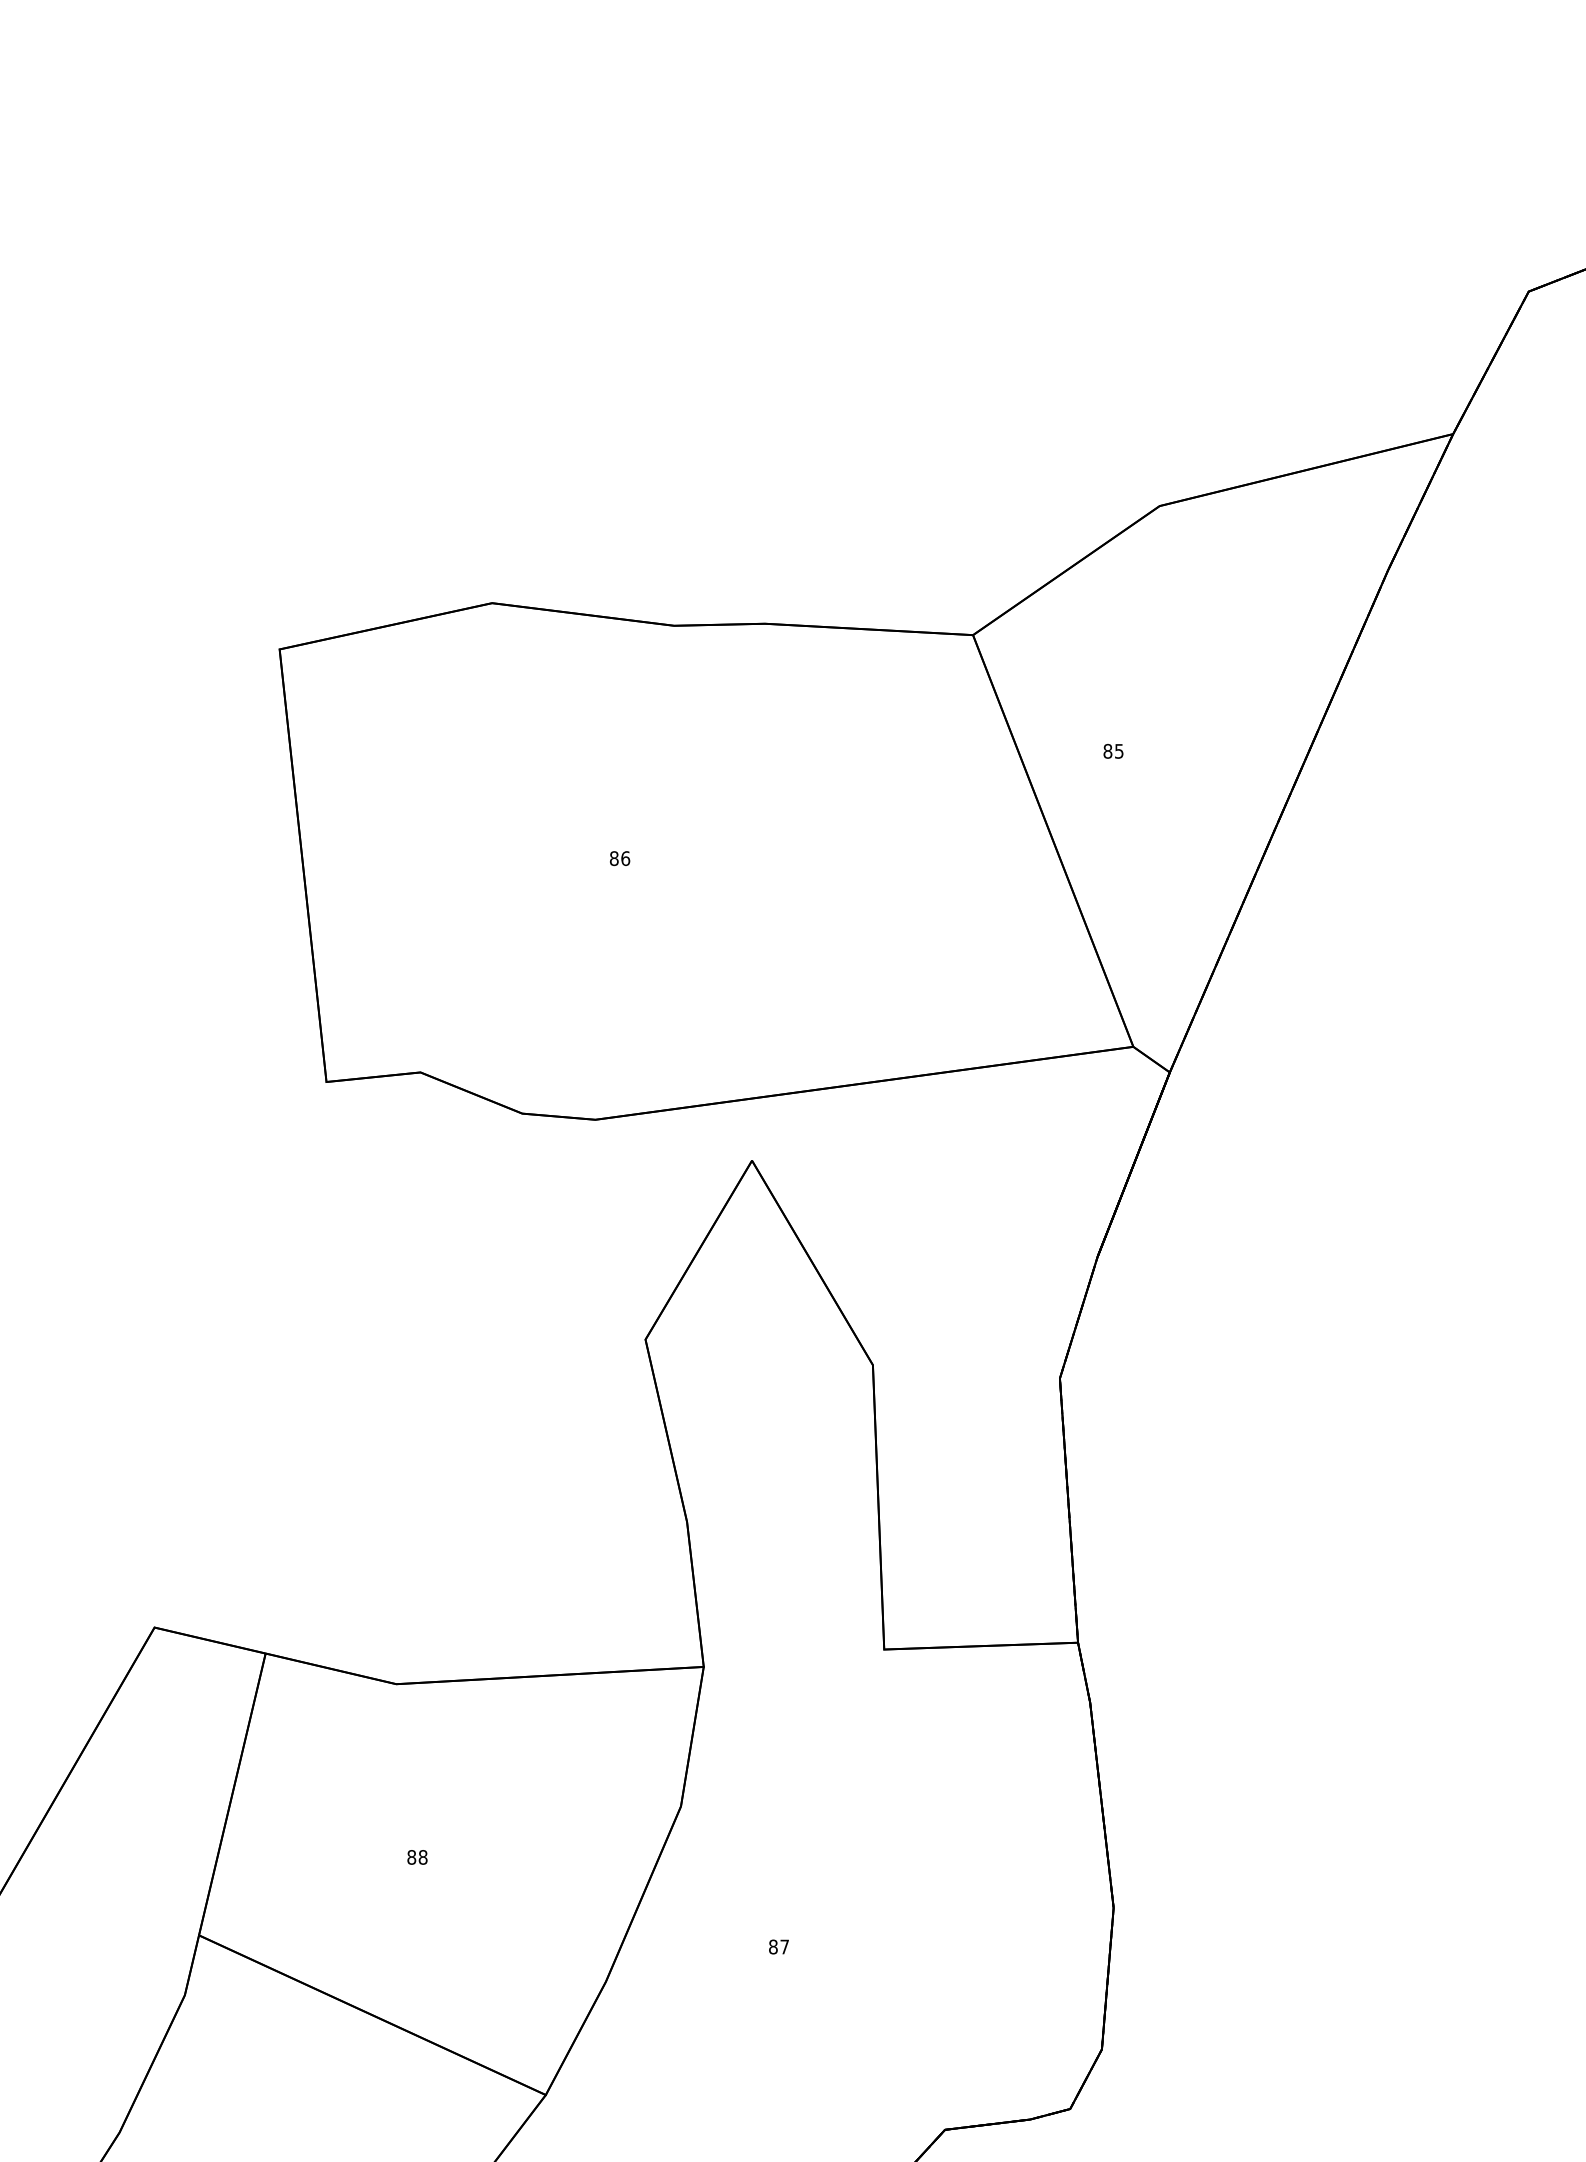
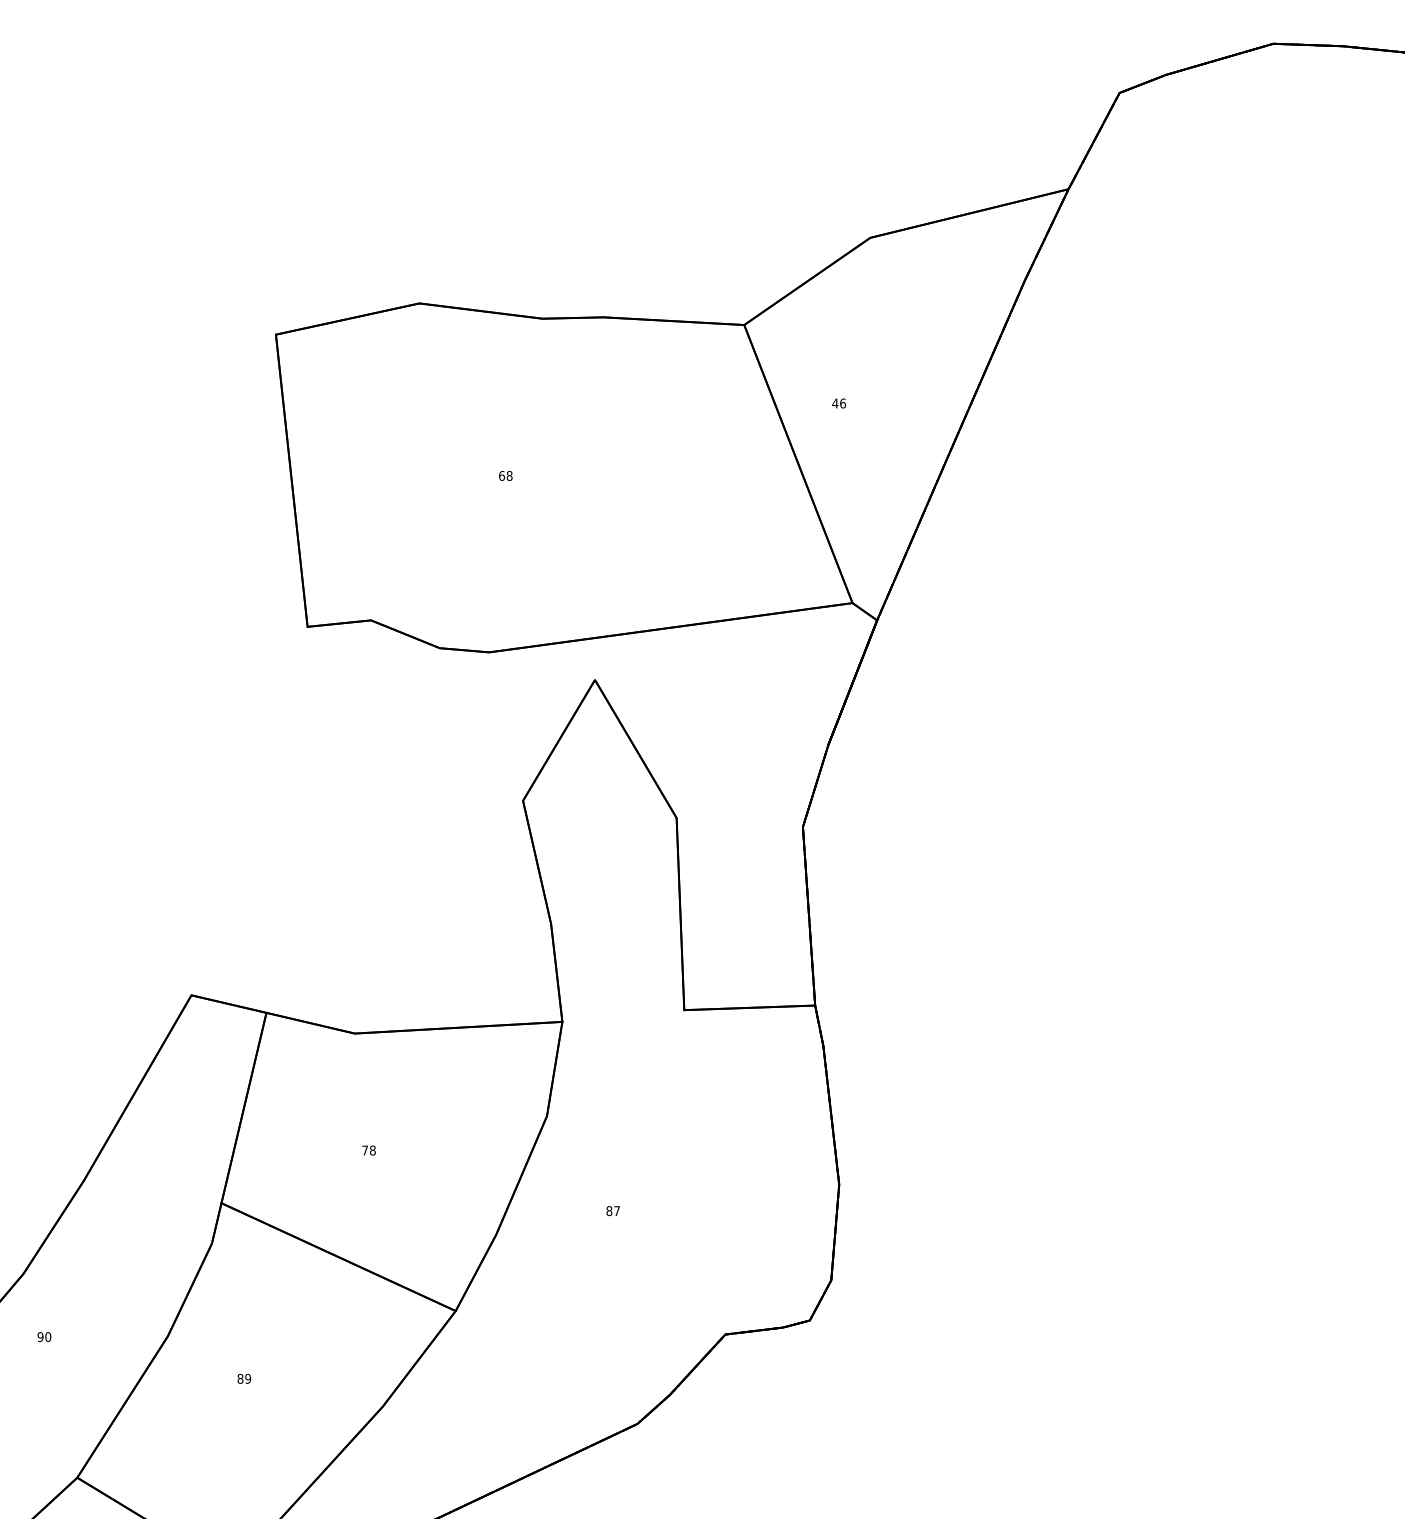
text: (1114, 751) -> (839, 403), 85 -> 46
text: (619, 857) -> (505, 475), 86 -> 68
text: (412, 1857) -> (365, 1150), 88 -> 78

